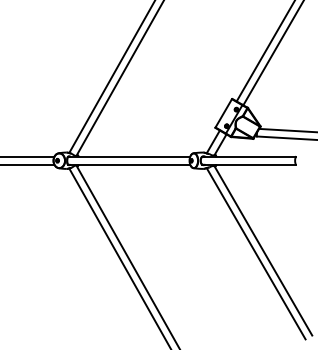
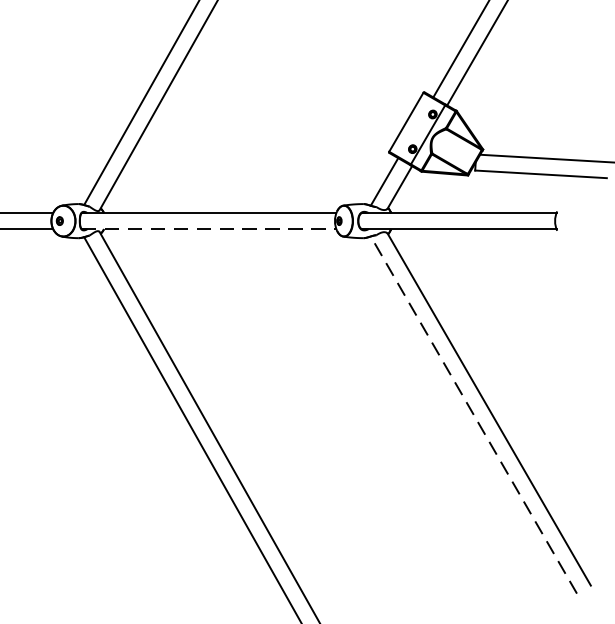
line: (129, 164) -> (209, 228), solid -> dashed
line: (256, 253) -> (474, 414), solid -> dashed

